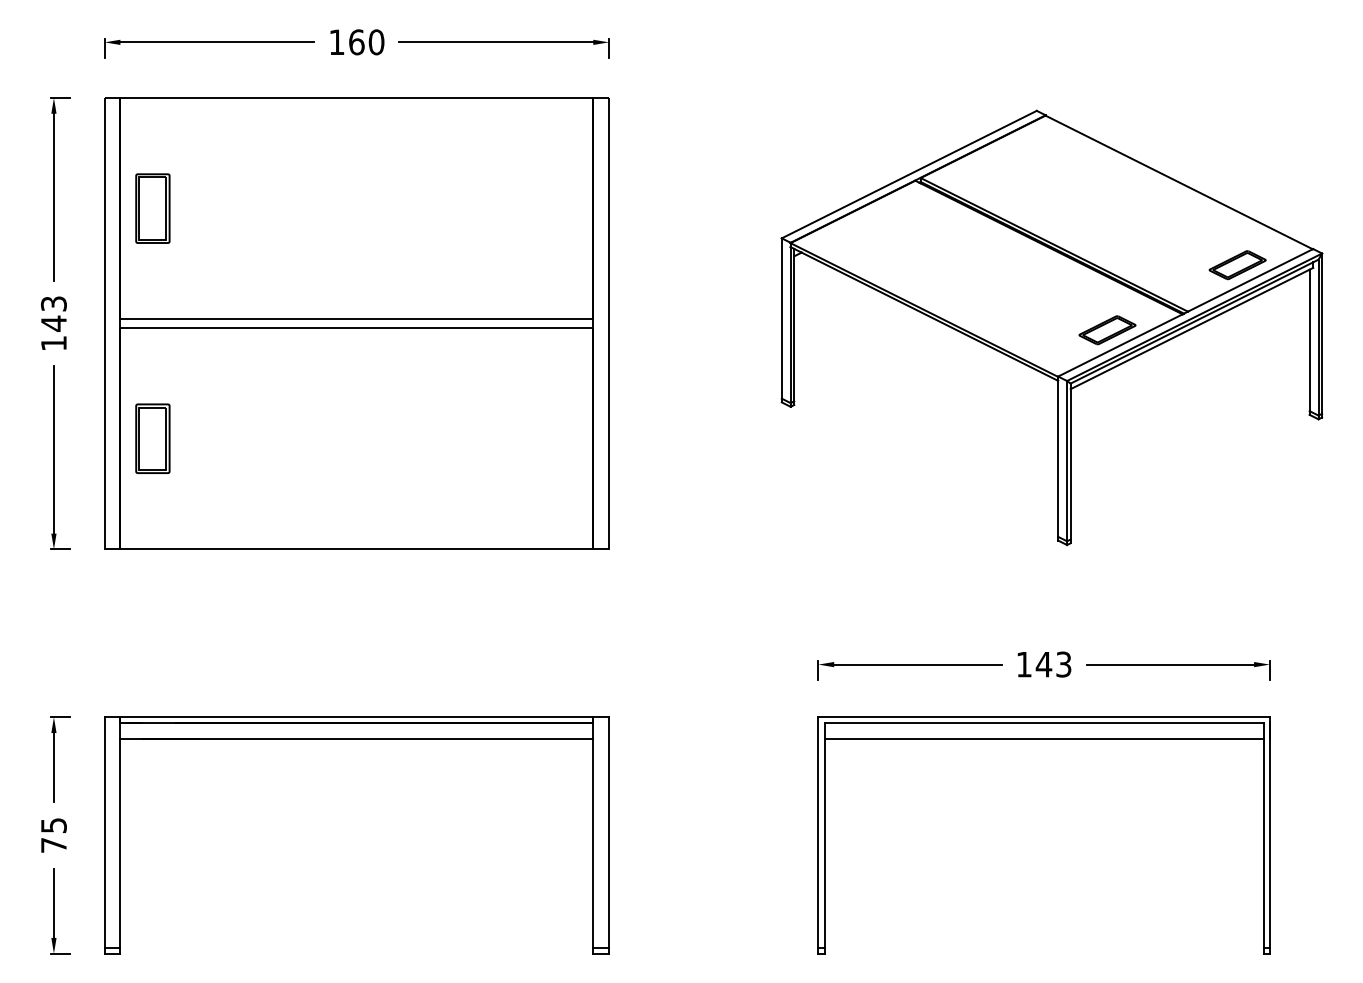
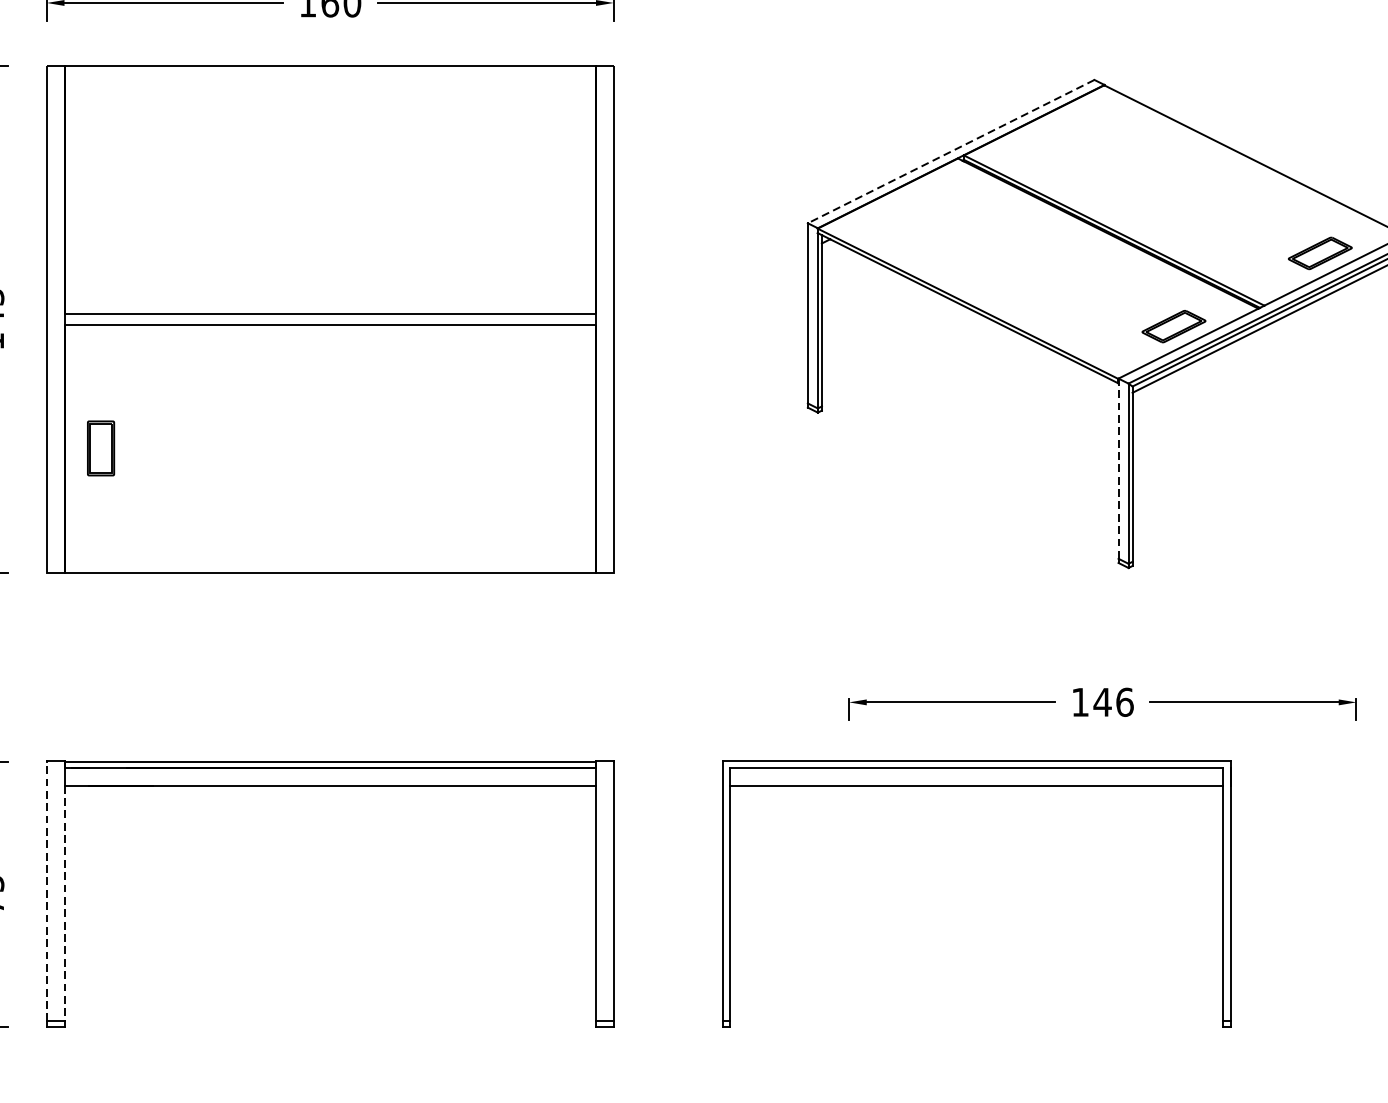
line: (909, 174) -> (951, 151), solid -> dashed
part: (152, 208) -> (100, 189), removed
part: (152, 438) -> (100, 448), size x0.7
line: (1058, 458) -> (1118, 470), solid -> dashed
text: (1063, 664) -> (1124, 702), 143 -> 146
part: (1043, 739) -> (976, 786), moved
line: (104, 832) -> (46, 891), solid -> dashed
line: (120, 843) -> (64, 903), solid -> dashed

